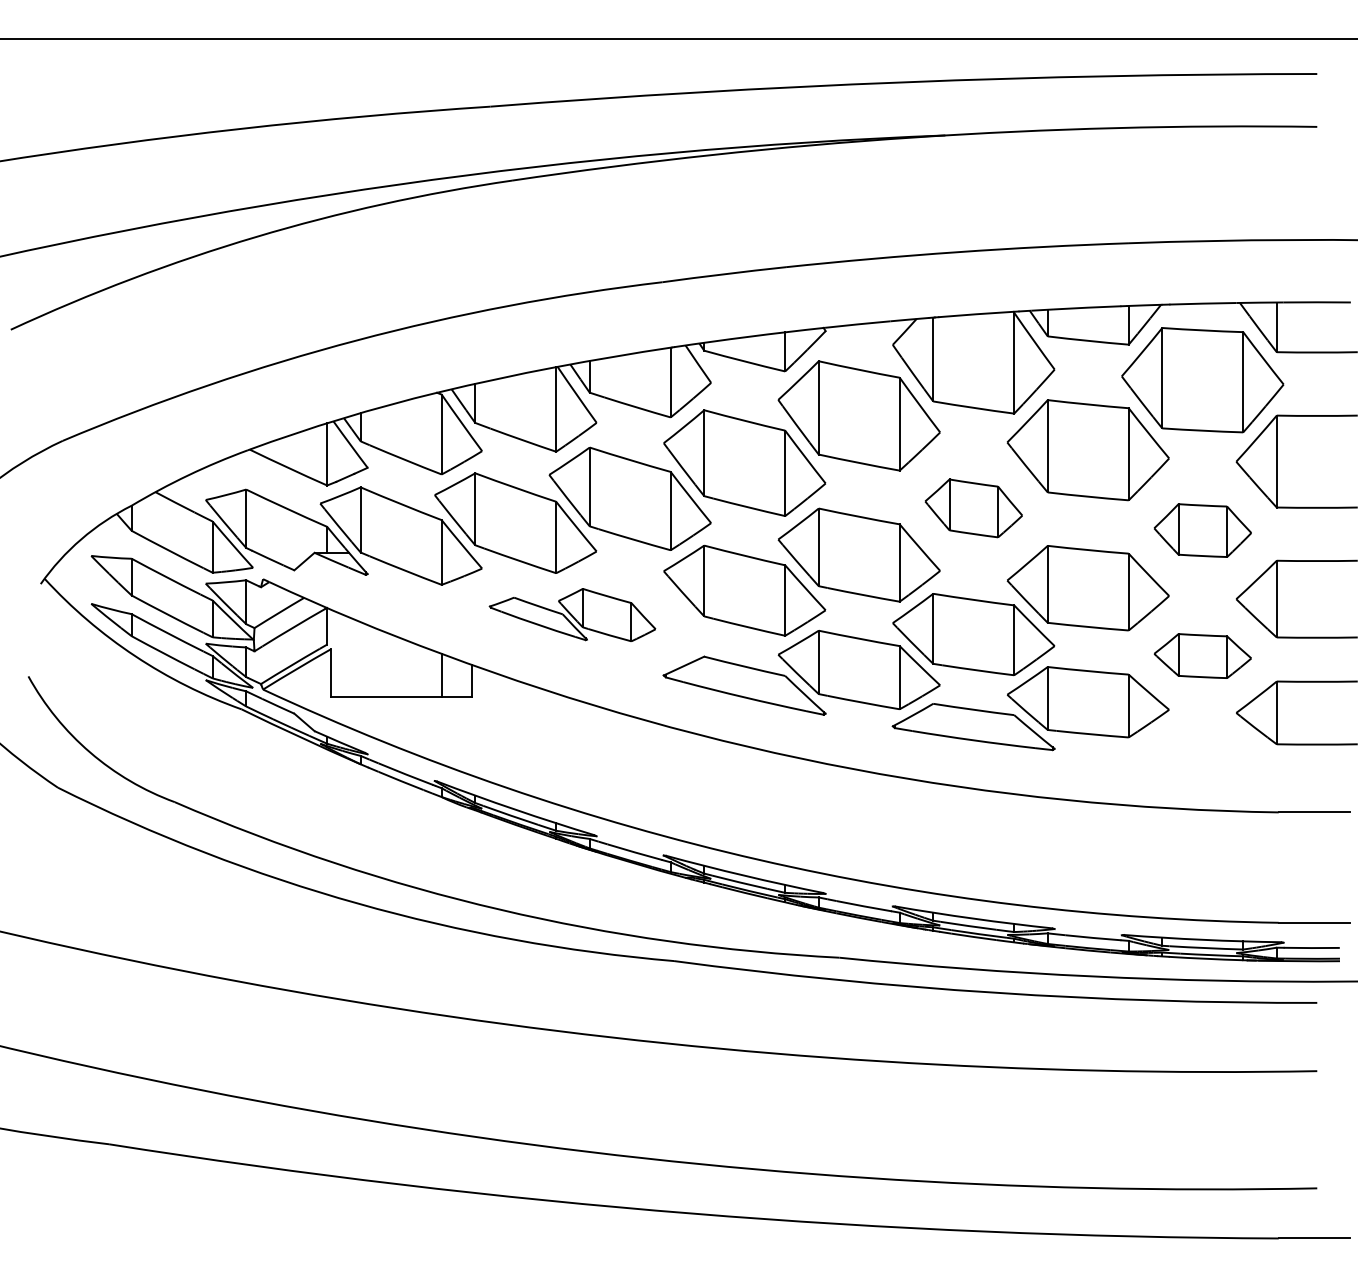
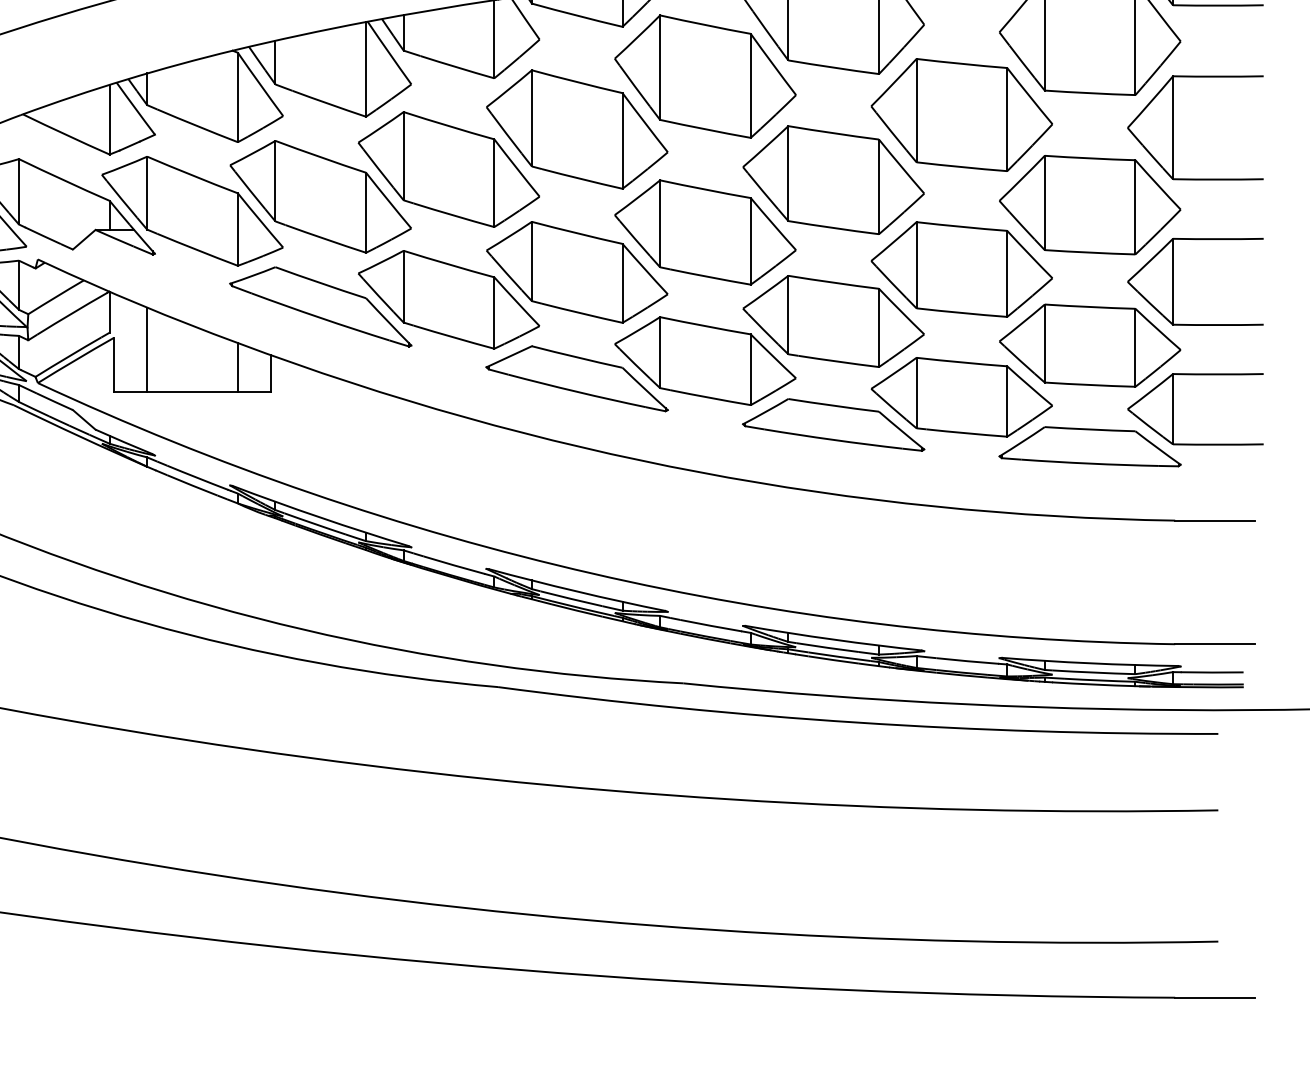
part: (973, 508) -> (833, 180), size x1.67
part: (1202, 530) -> (1089, 204), size x1.67
part: (572, 614) -> (384, 299), size x1.67
part: (1202, 655) -> (1089, 344), size x1.67
line: (360, 659) -> (146, 349), added
part: (1202, 746) -> (1089, 446), added

